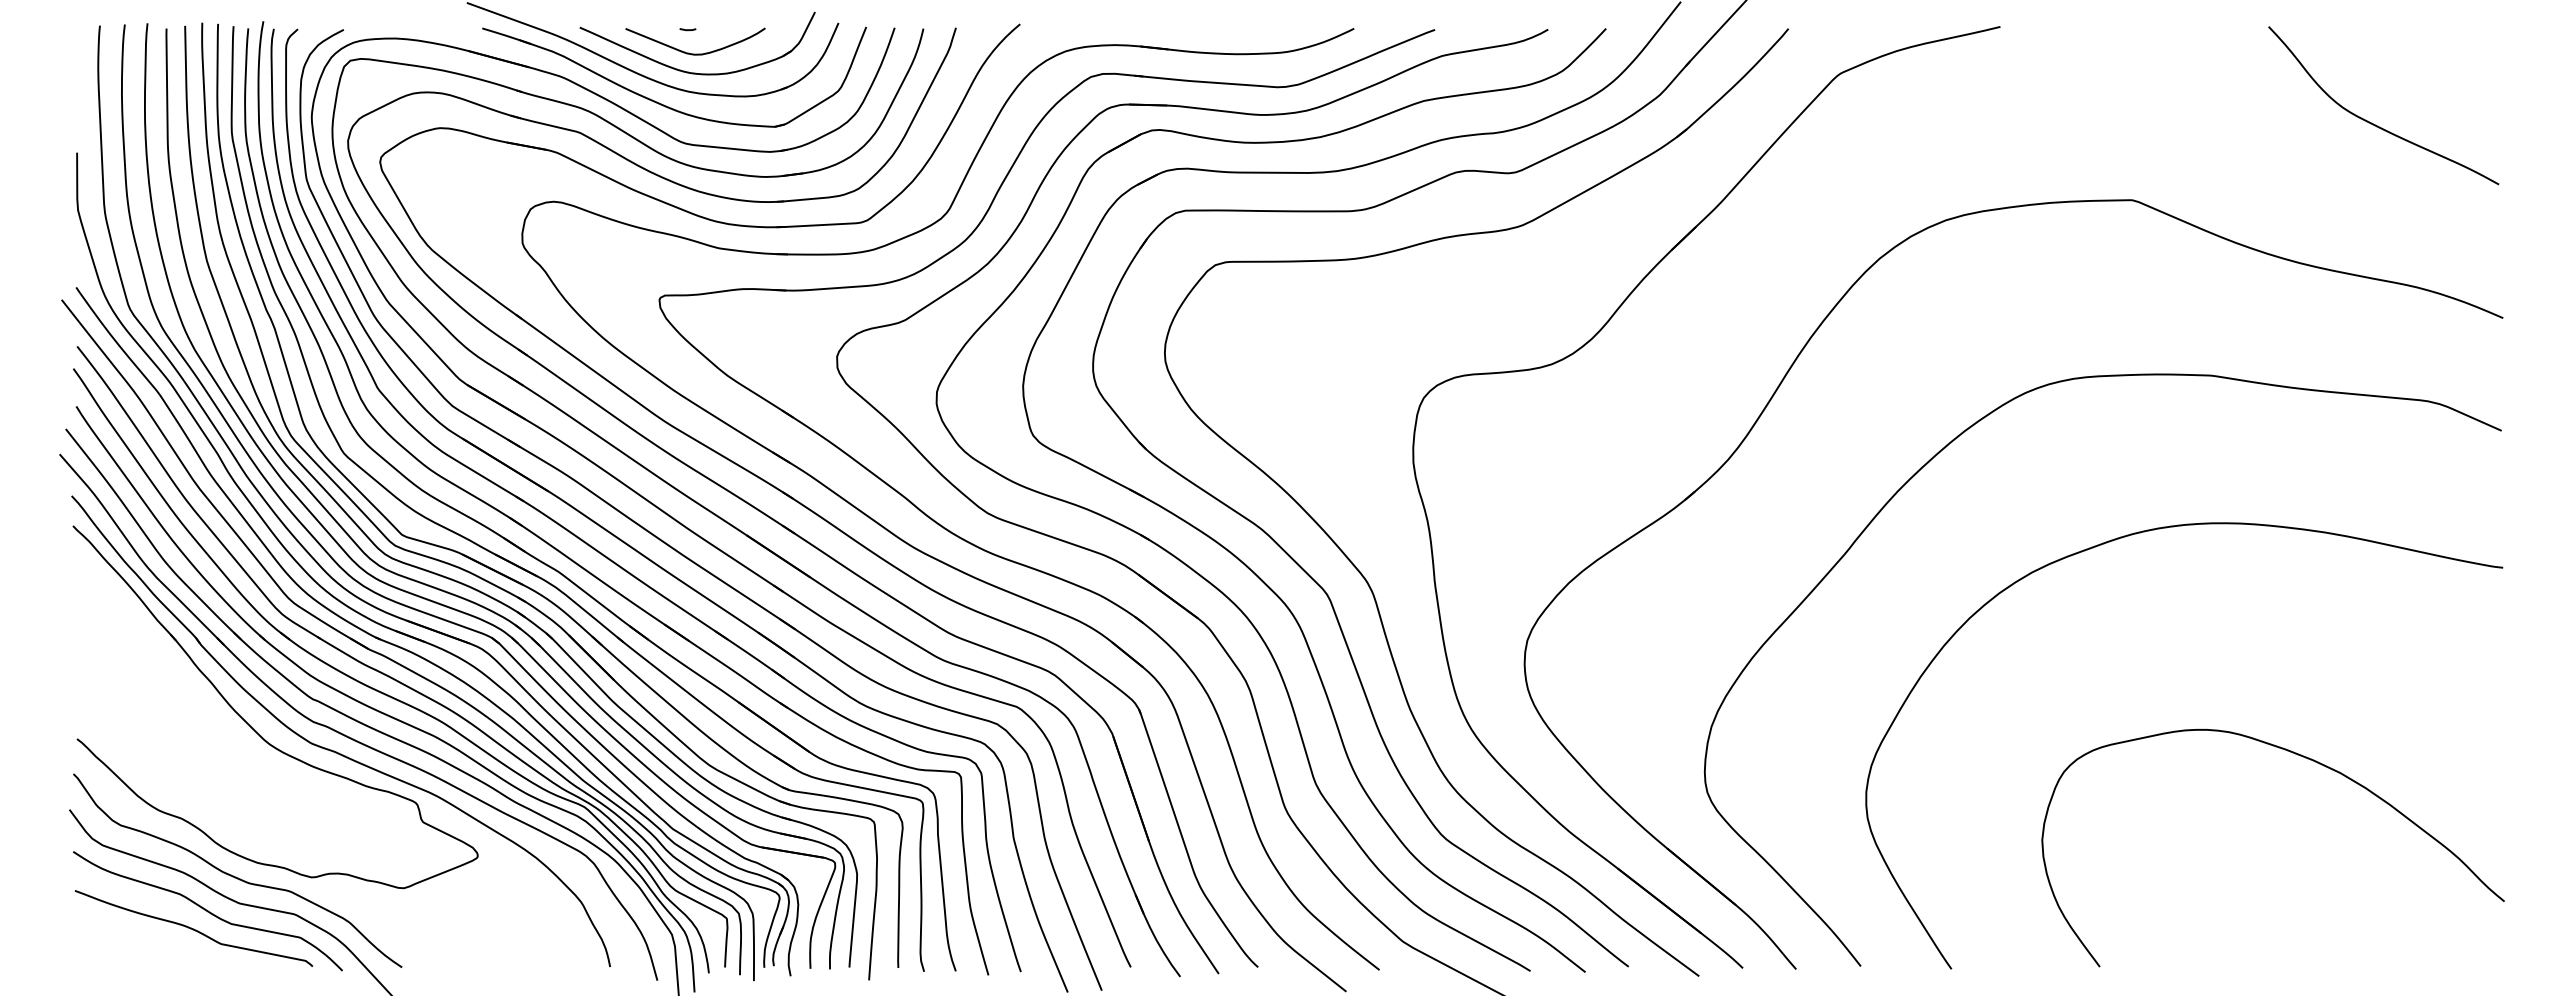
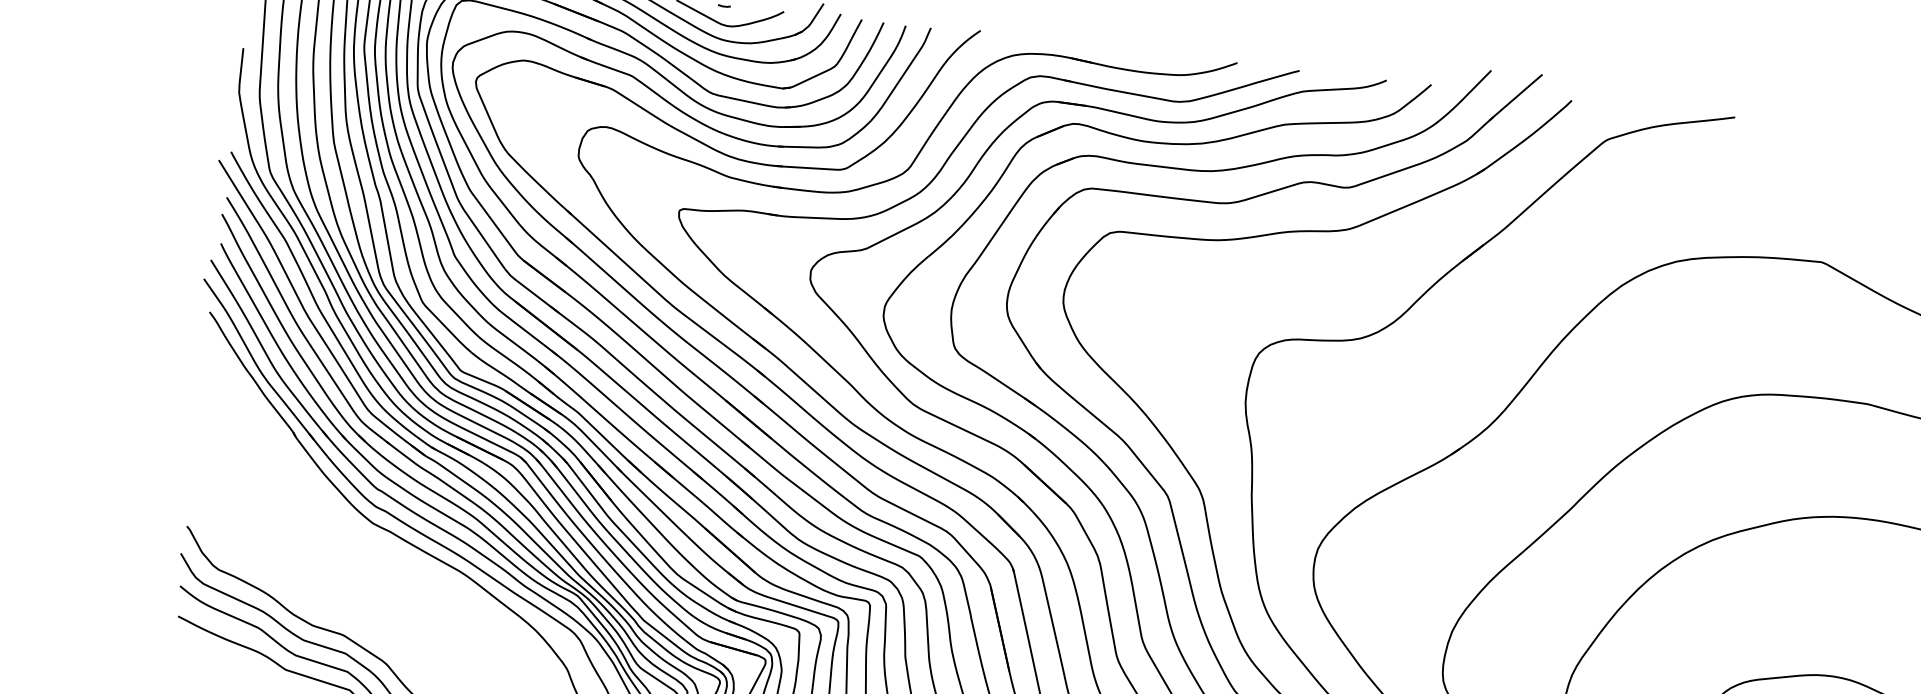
part: (253, 728) -> (329, 506), removed

